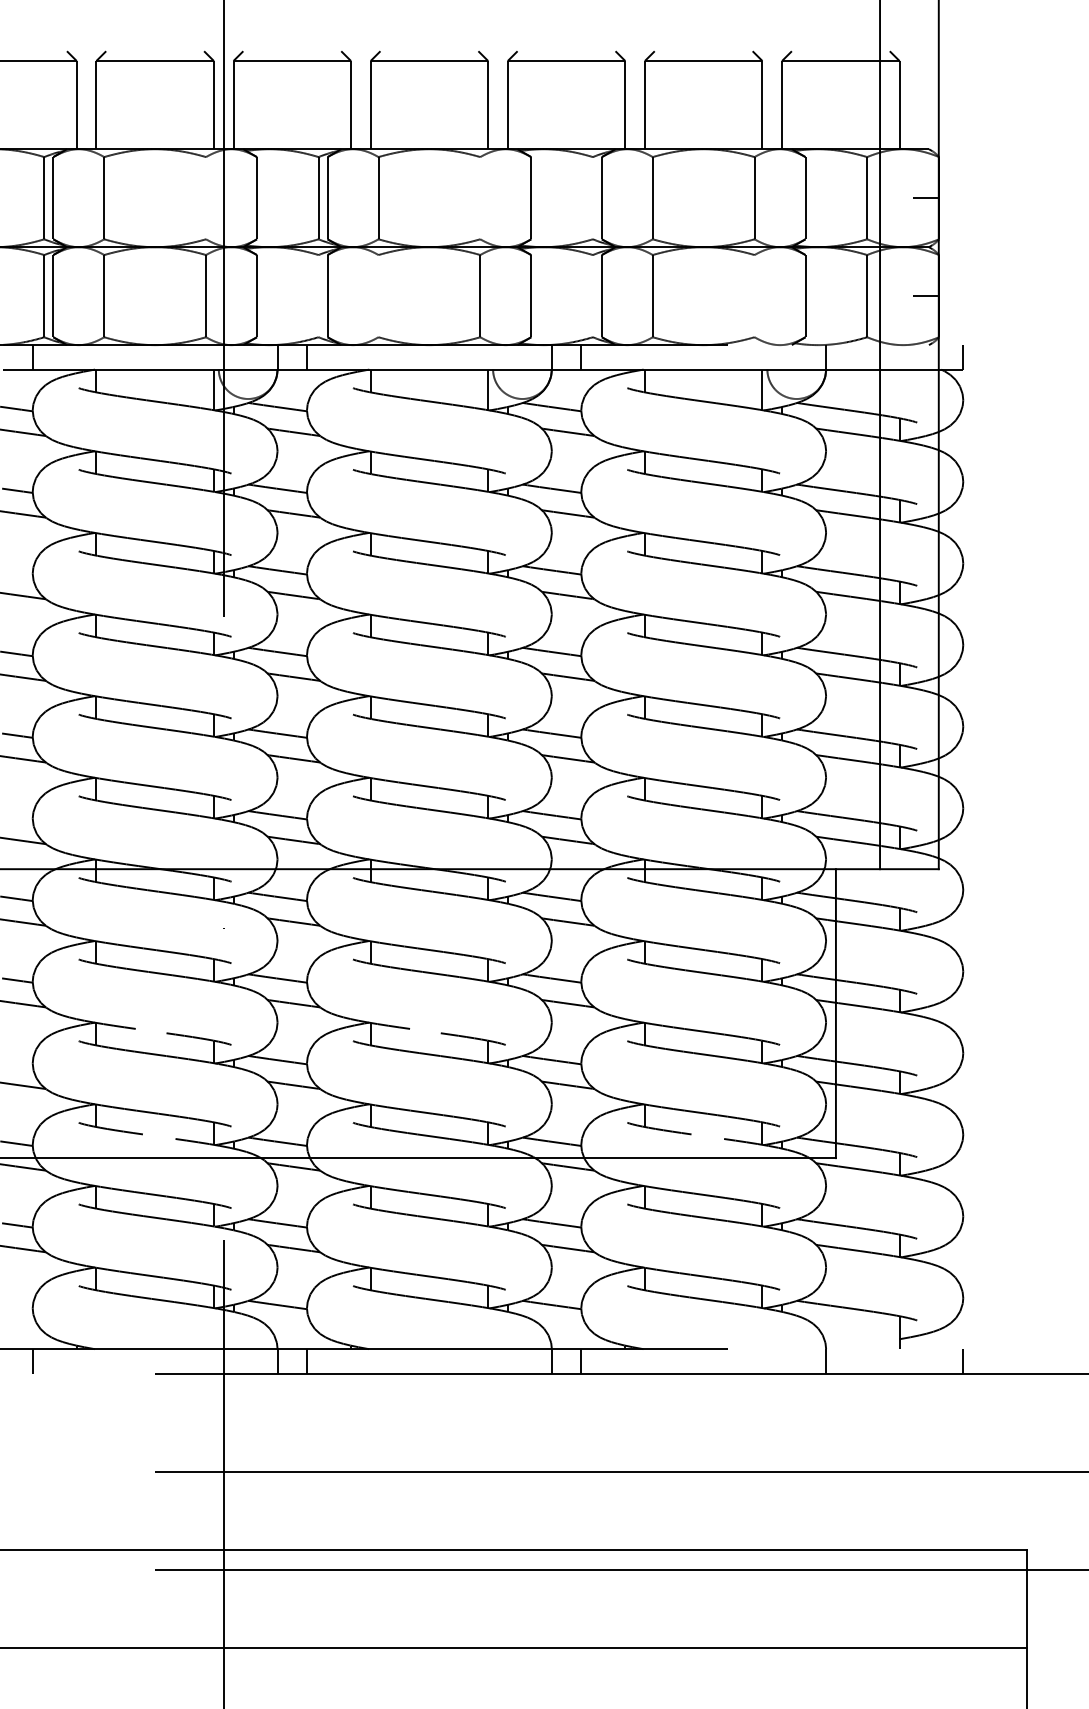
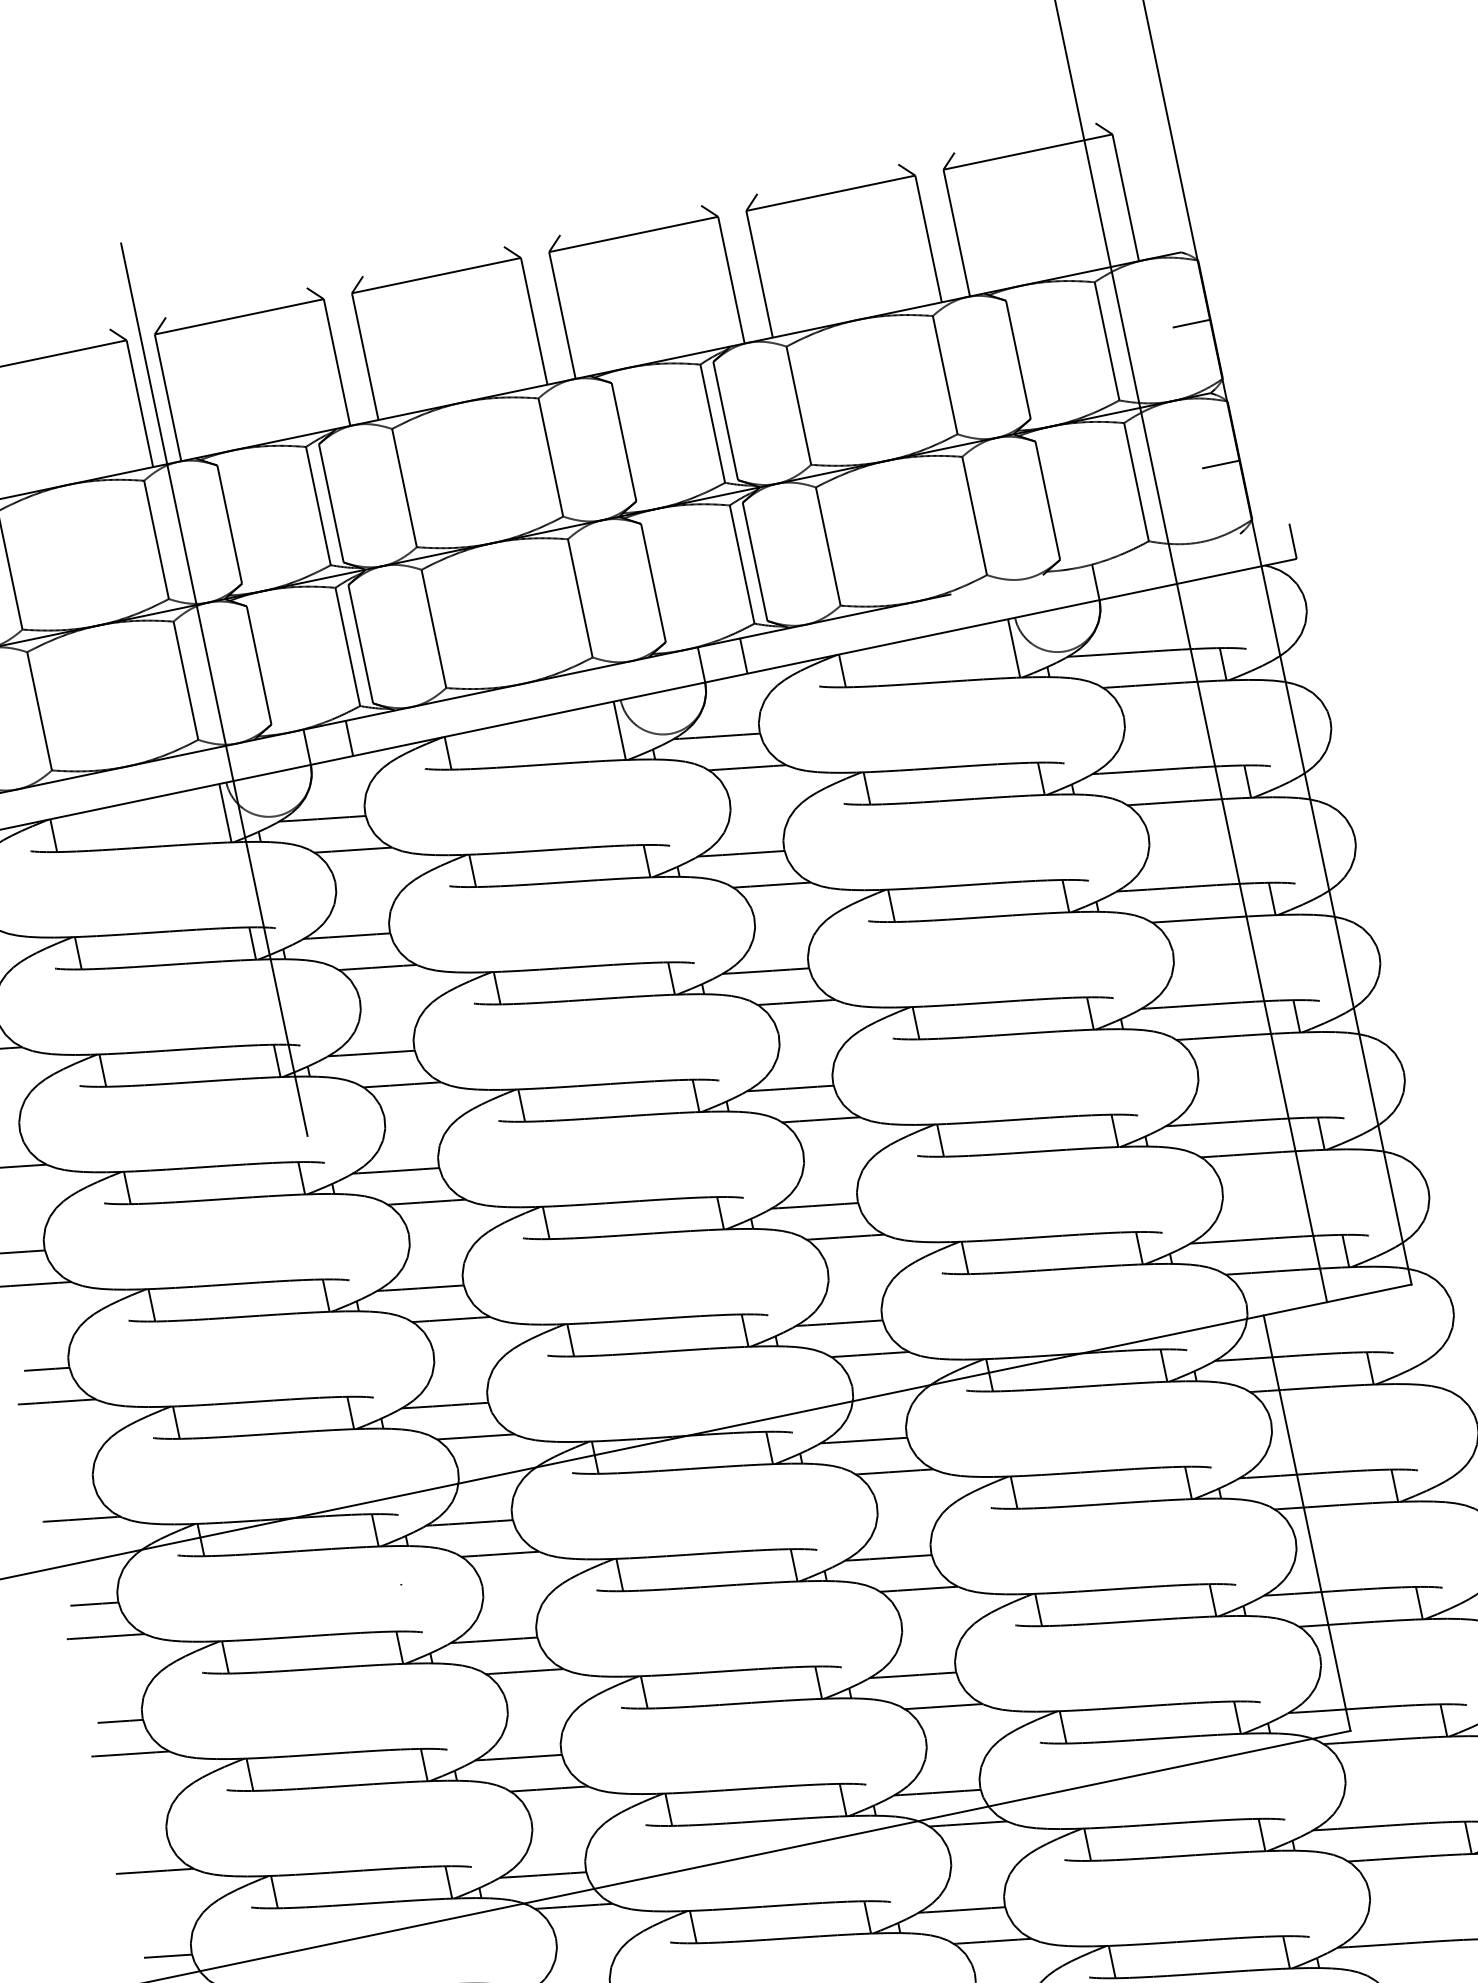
line: (206, 198) -> (157, 540), added
line: (480, 198) -> (551, 457), added
line: (592, 198) -> (712, 424), added
line: (318, 296) -> (347, 647), added
line: (378, 296) -> (433, 629), added
line: (592, 296) -> (741, 565), added
line: (754, 296) -> (974, 516), added
line: (150, 1030) -> (326, 1753), added
line: (425, 1030) -> (722, 1670), added
line: (158, 1136) -> (369, 1903), added
line: (707, 1136) -> (1159, 1738), added

